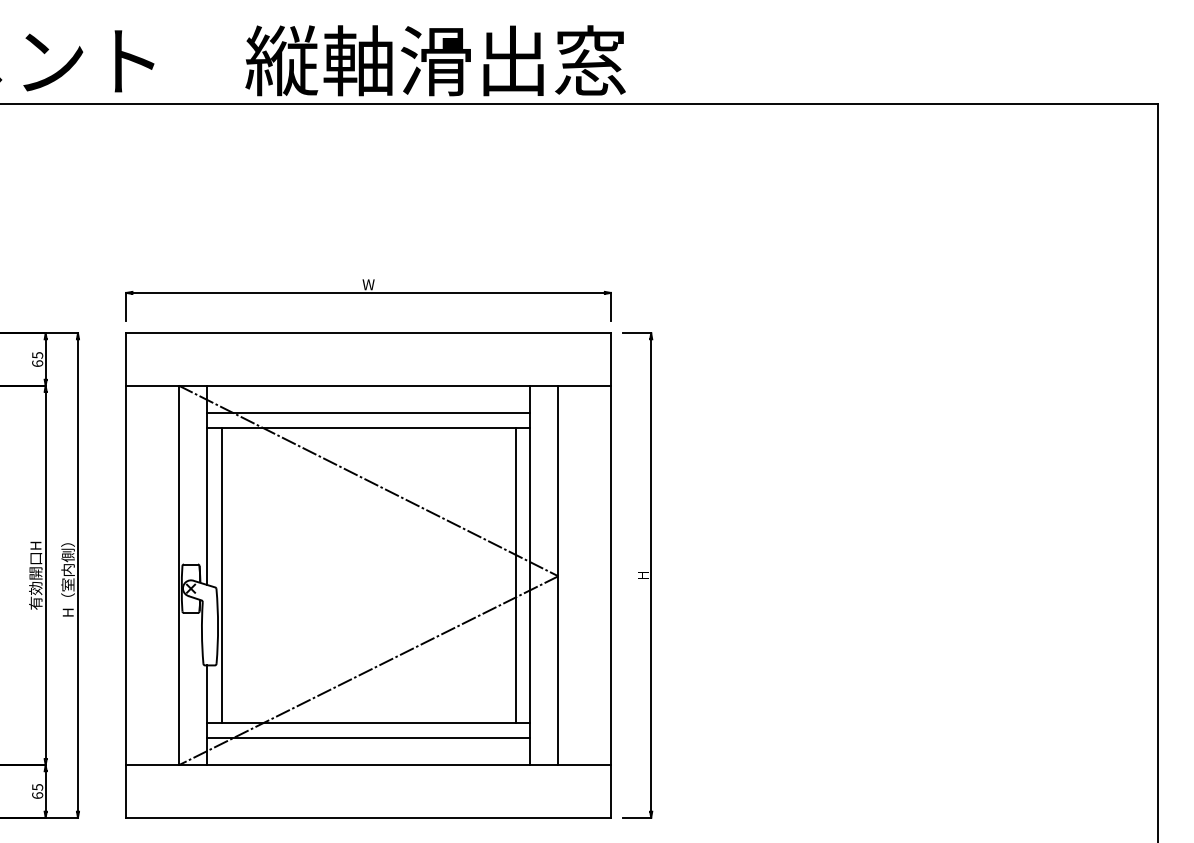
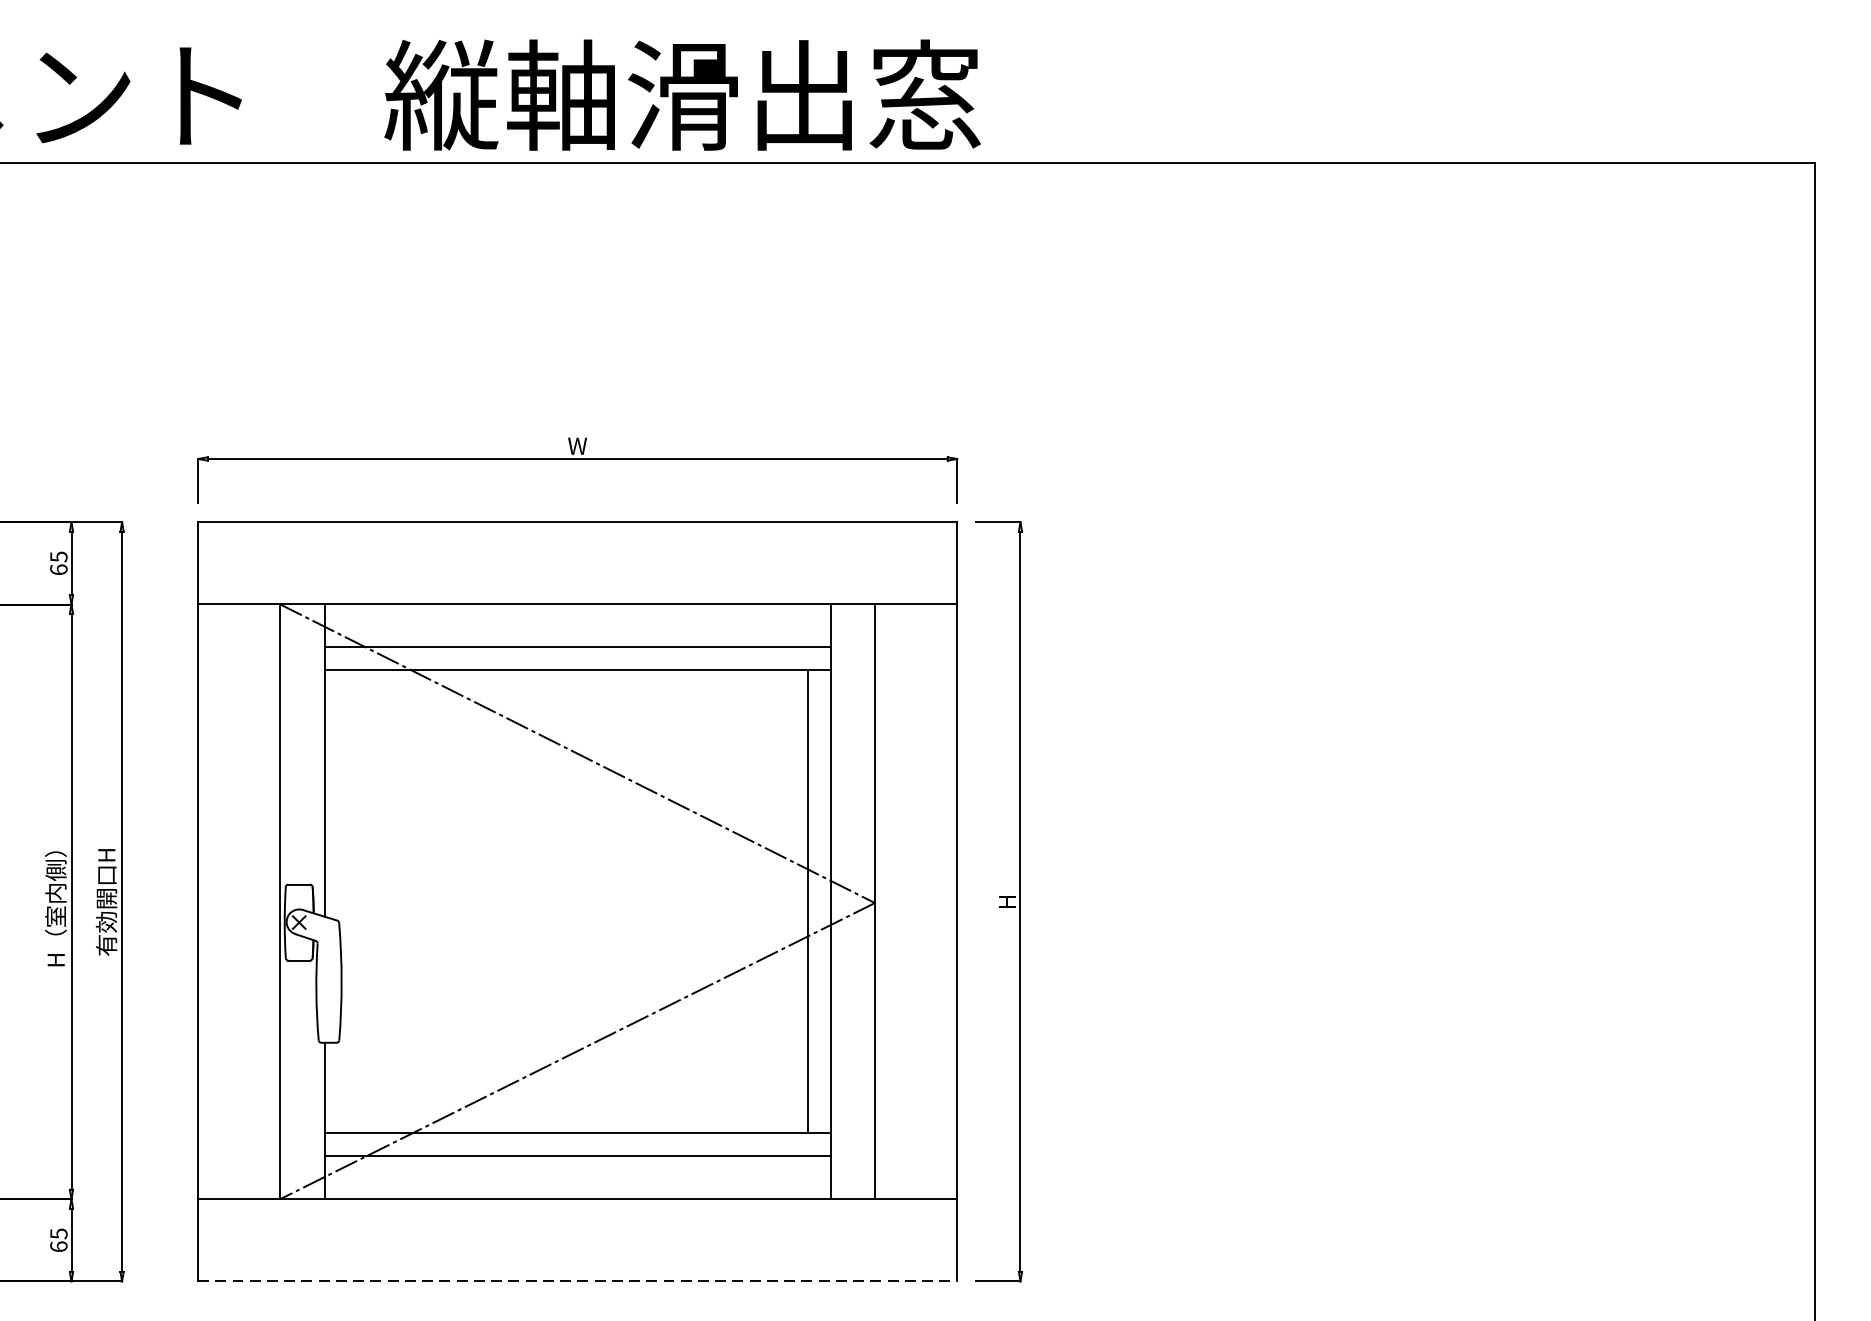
line: (221, 575) -> (347, 901), removed
text: (35, 578) -> (55, 906), 有効開口H -> H（室内側）
text: (67, 578) -> (105, 906), H（室内側） -> 有効開口H
line: (369, 817) -> (578, 1281), solid -> dashed

